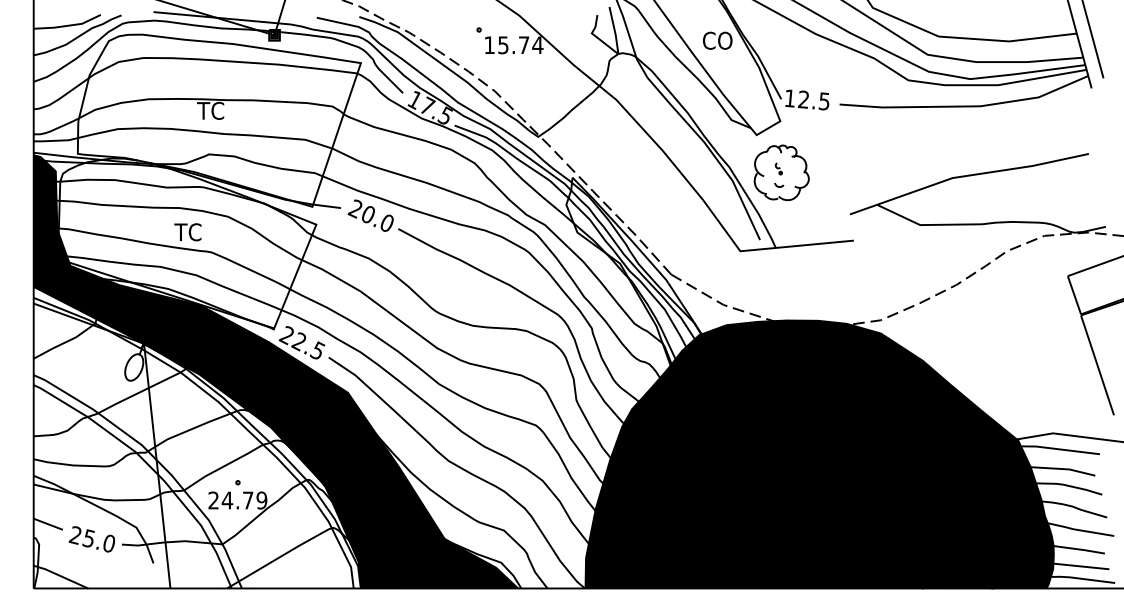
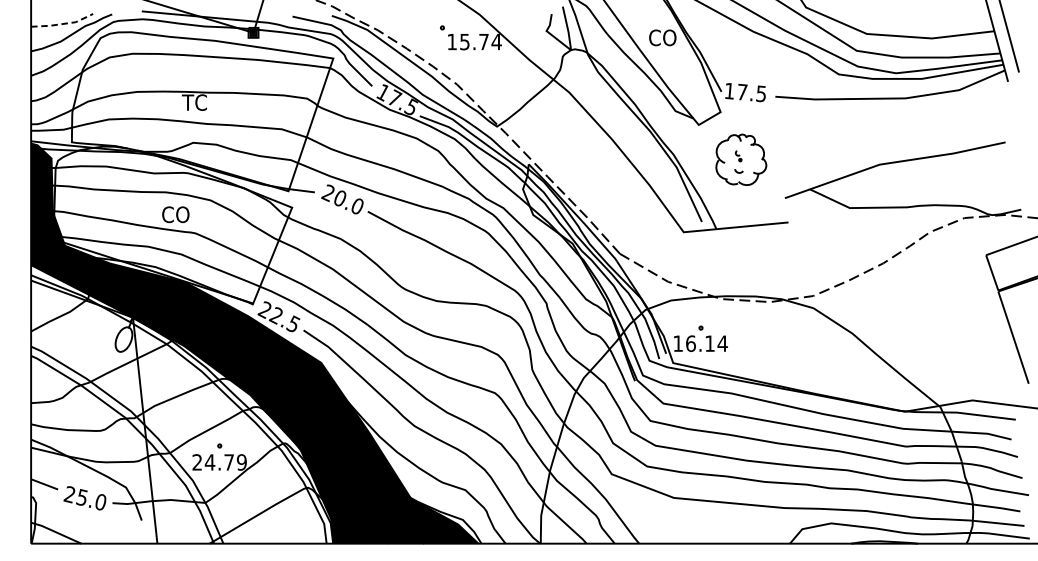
line: (68, 25) -> (63, 23), solid -> dashed
text: (803, 99) -> (742, 92), 12.5 -> 17.5
part: (781, 172) -> (741, 159), moved
text: (189, 232) -> (174, 214), TC -> CO
fill: (819, 454) -> (756, 419), removed

